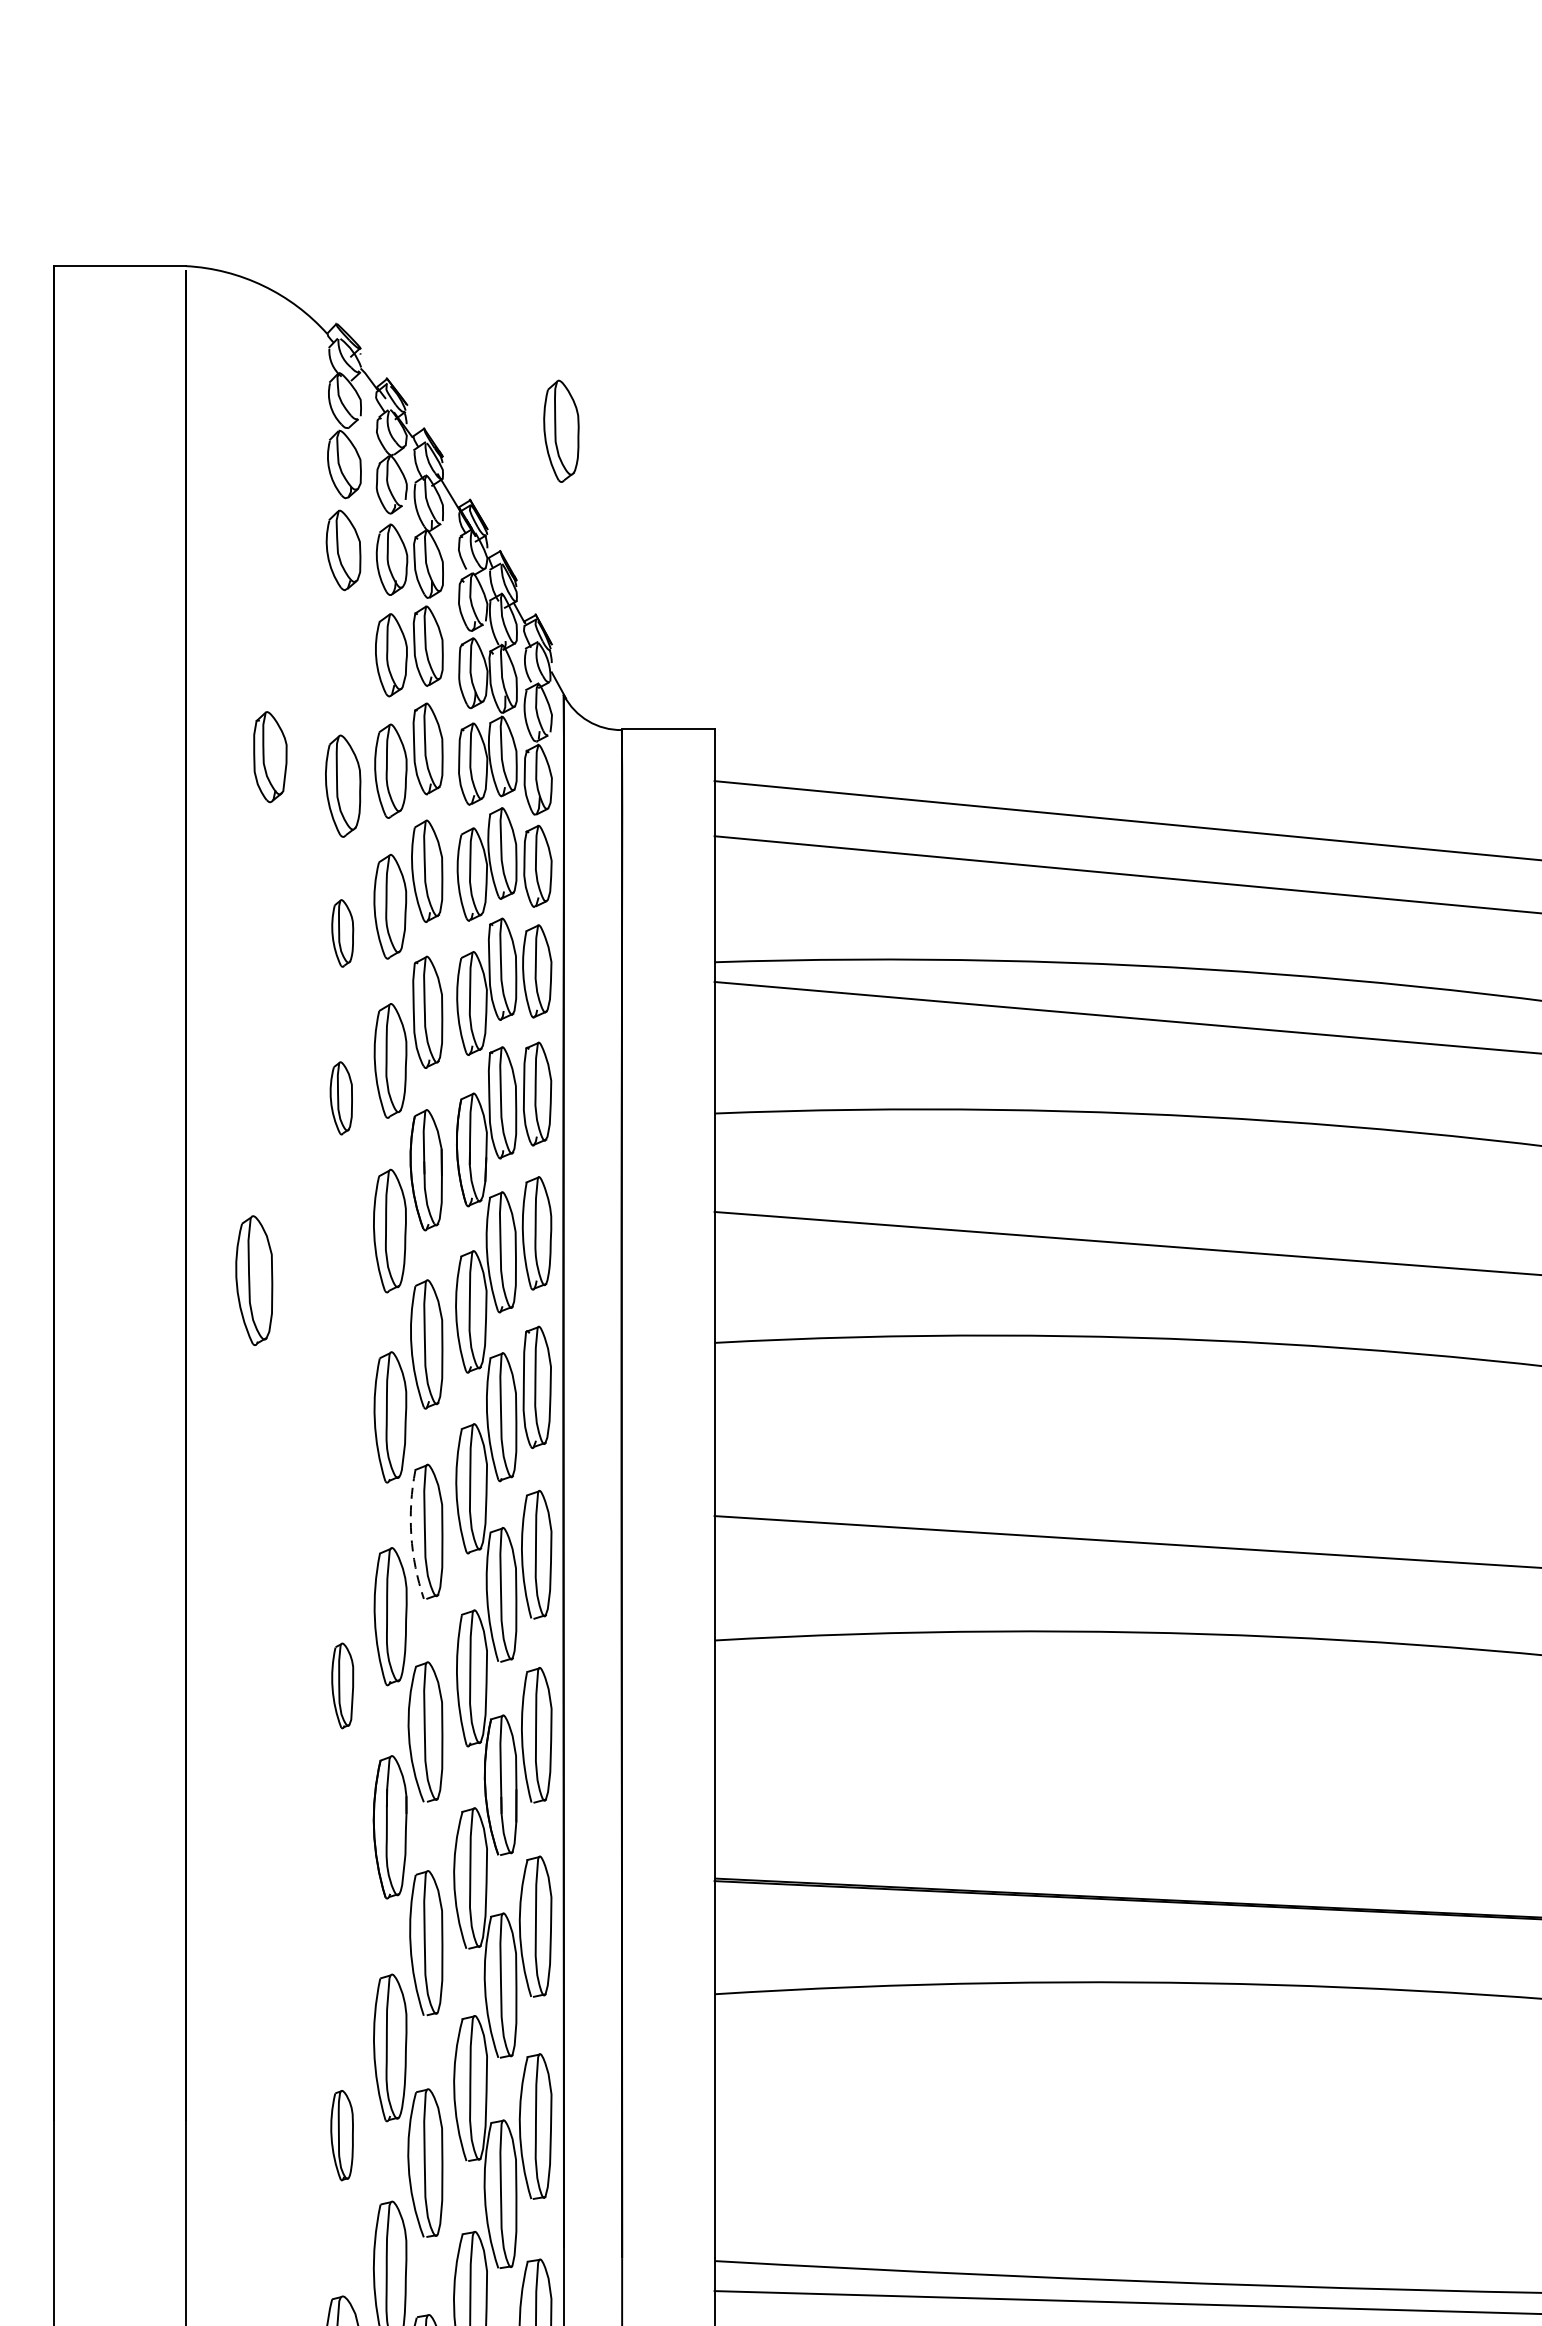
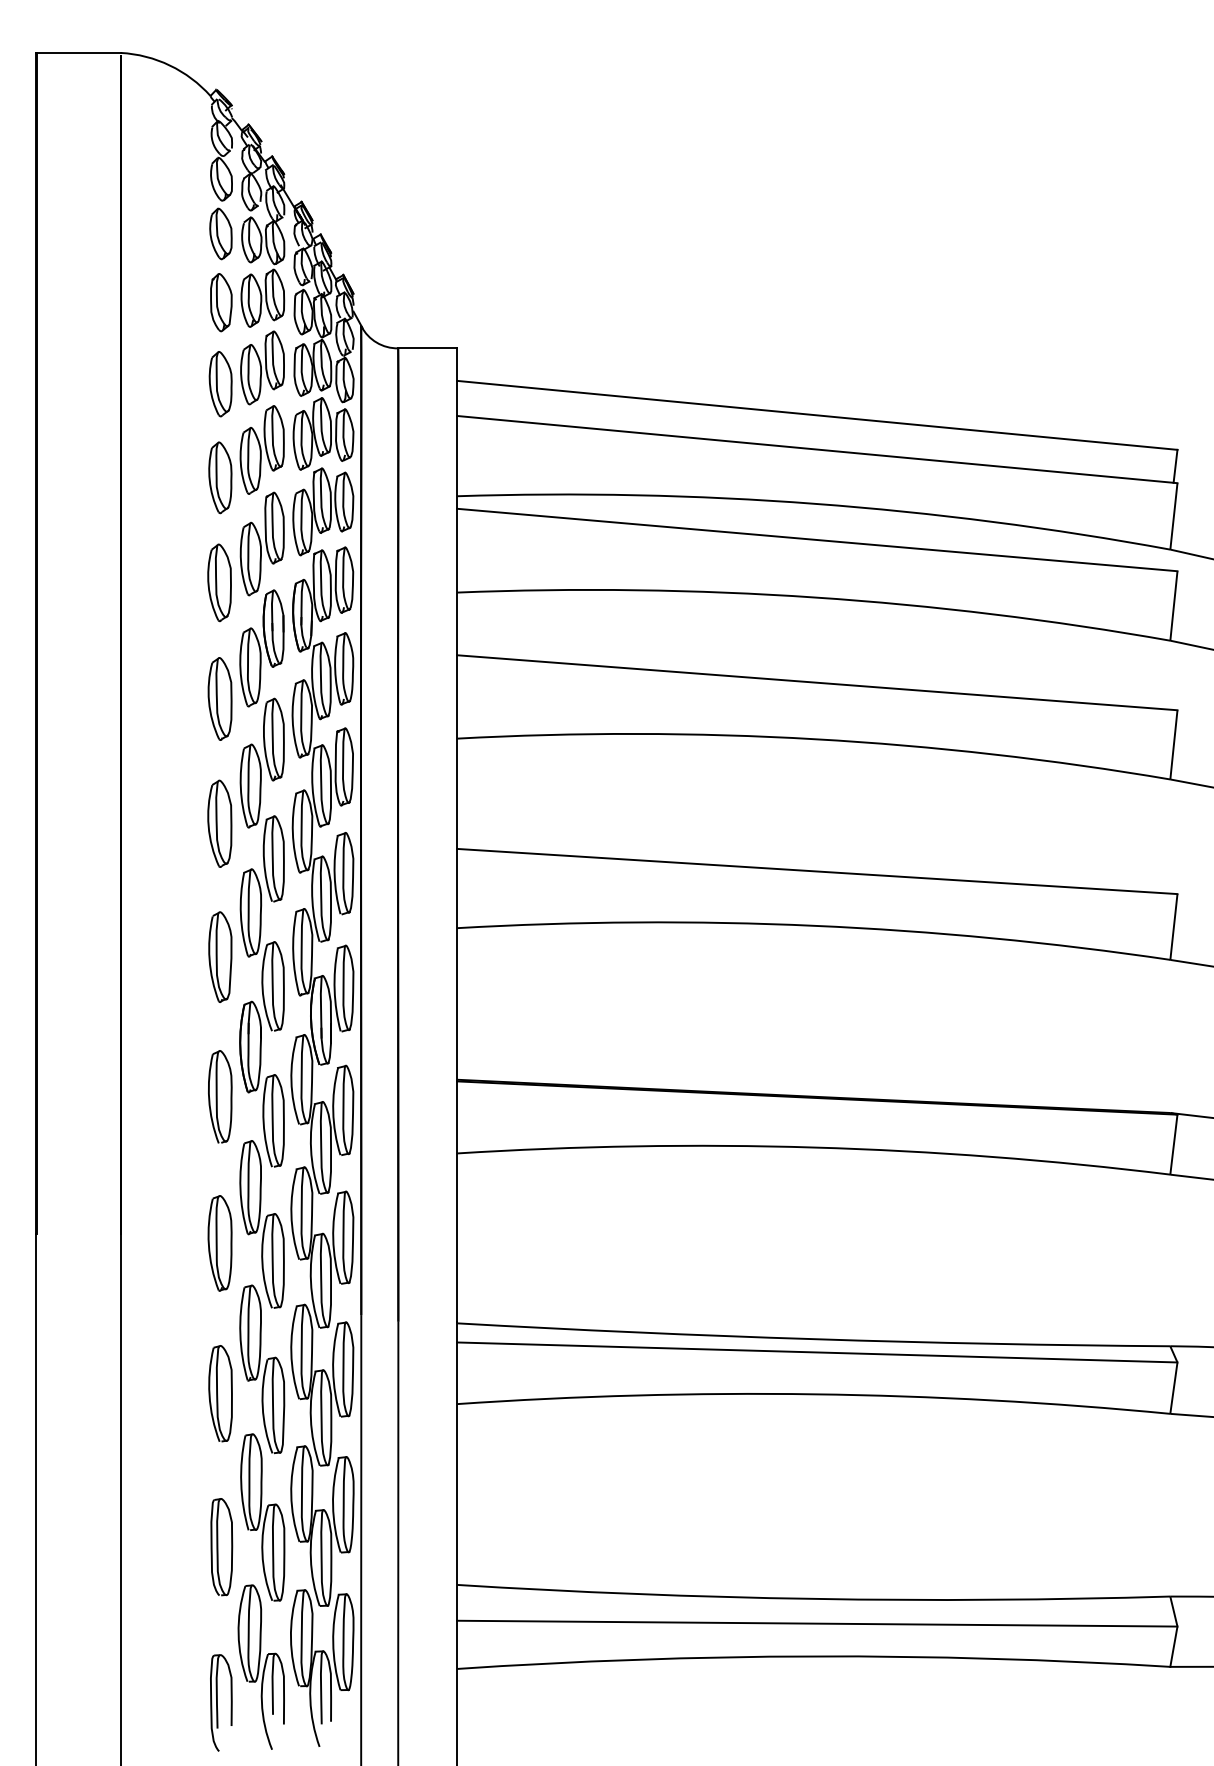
part: (561, 431) -> (359, 158), removed
part: (270, 756) -> (221, 302), moved
part: (342, 932) -> (220, 477), size x1.67
part: (341, 1097) -> (219, 582), size x1.67
part: (253, 1279) -> (219, 698), moved
part: (341, 1476) -> (219, 823), added
arc: (411, 1535) -> (264, 861), dashed -> solid
part: (342, 1684) -> (220, 956), size x1.67
part: (342, 1904) -> (220, 1096), added
part: (341, 2135) -> (219, 1243), size x1.67

